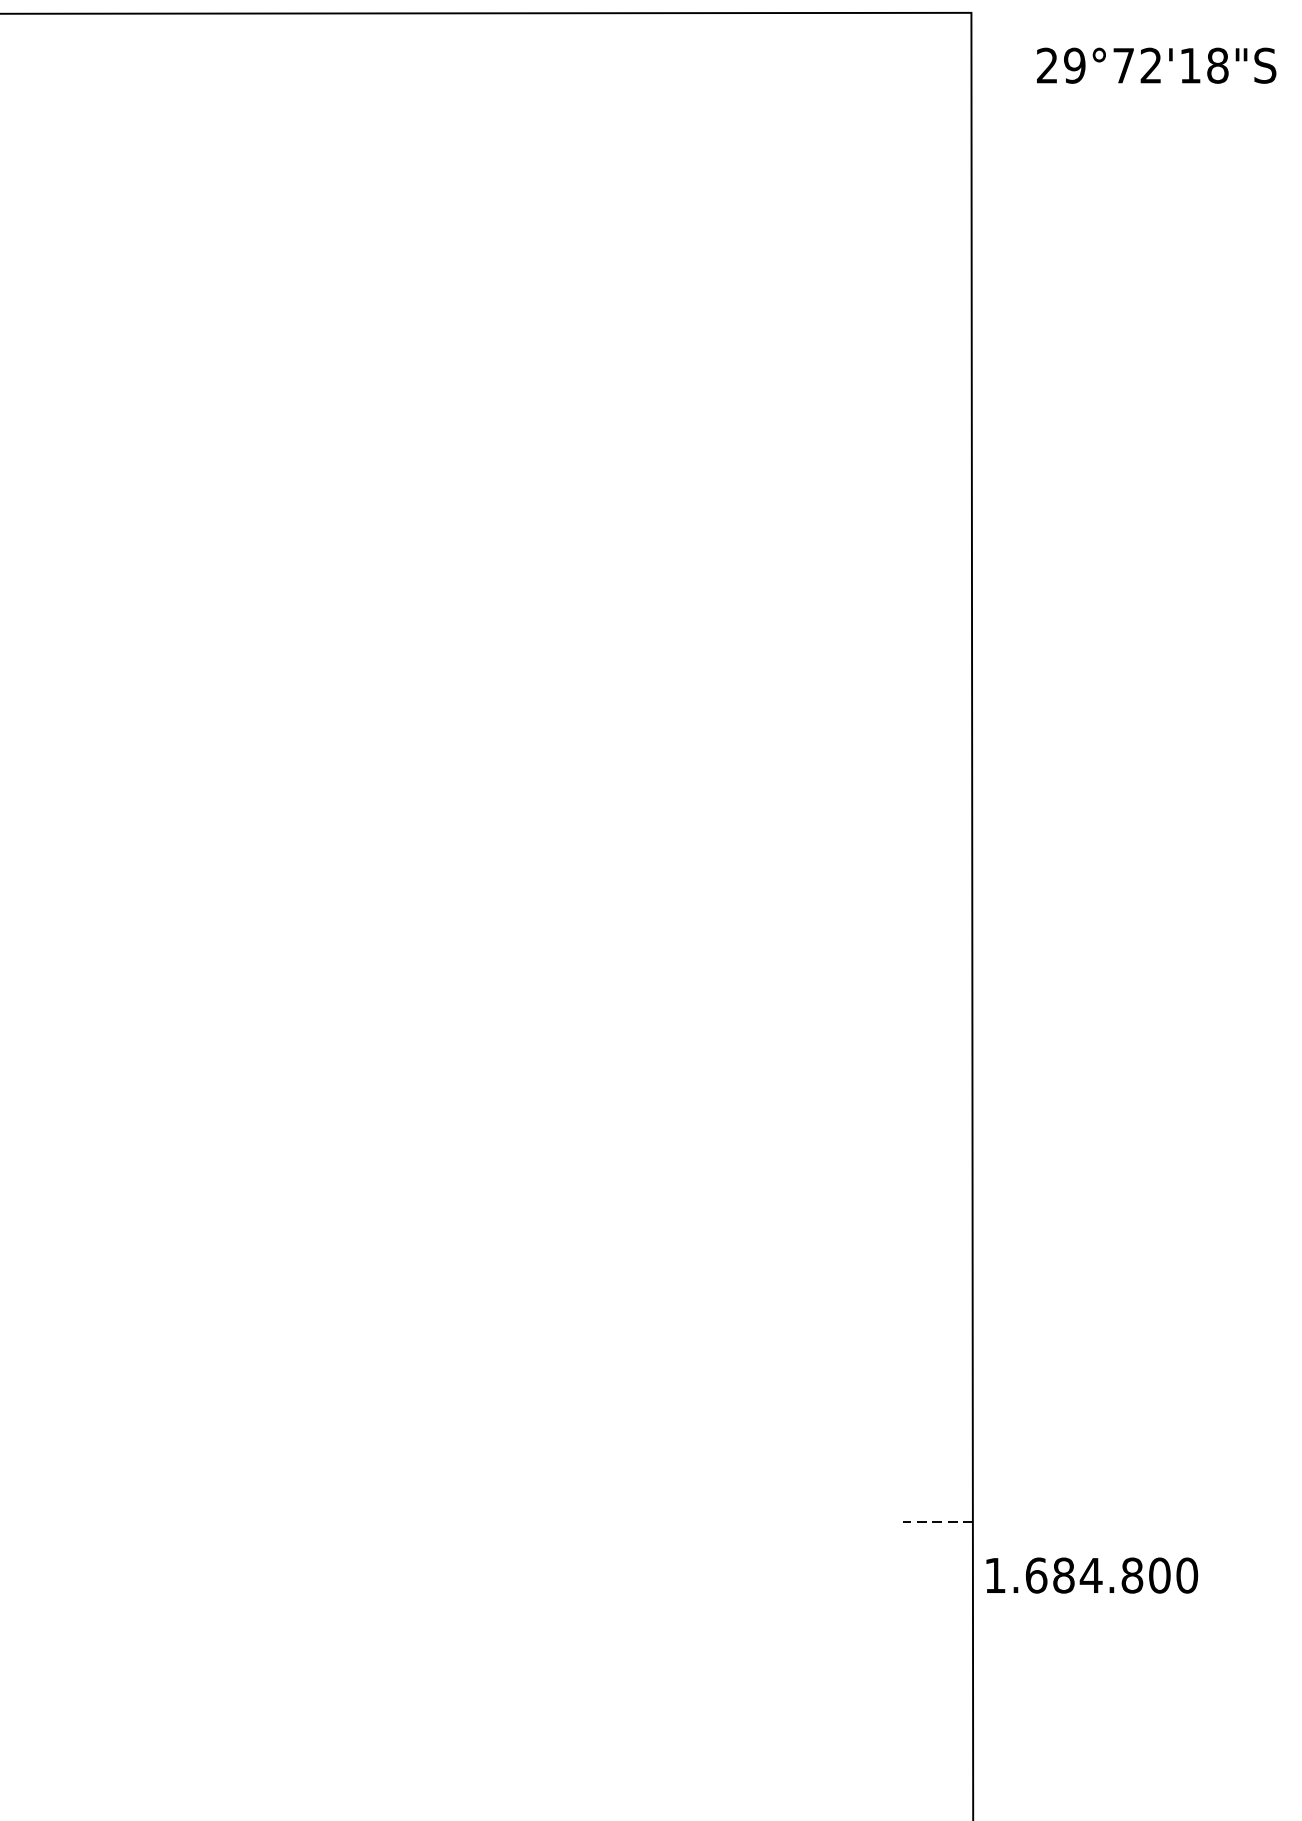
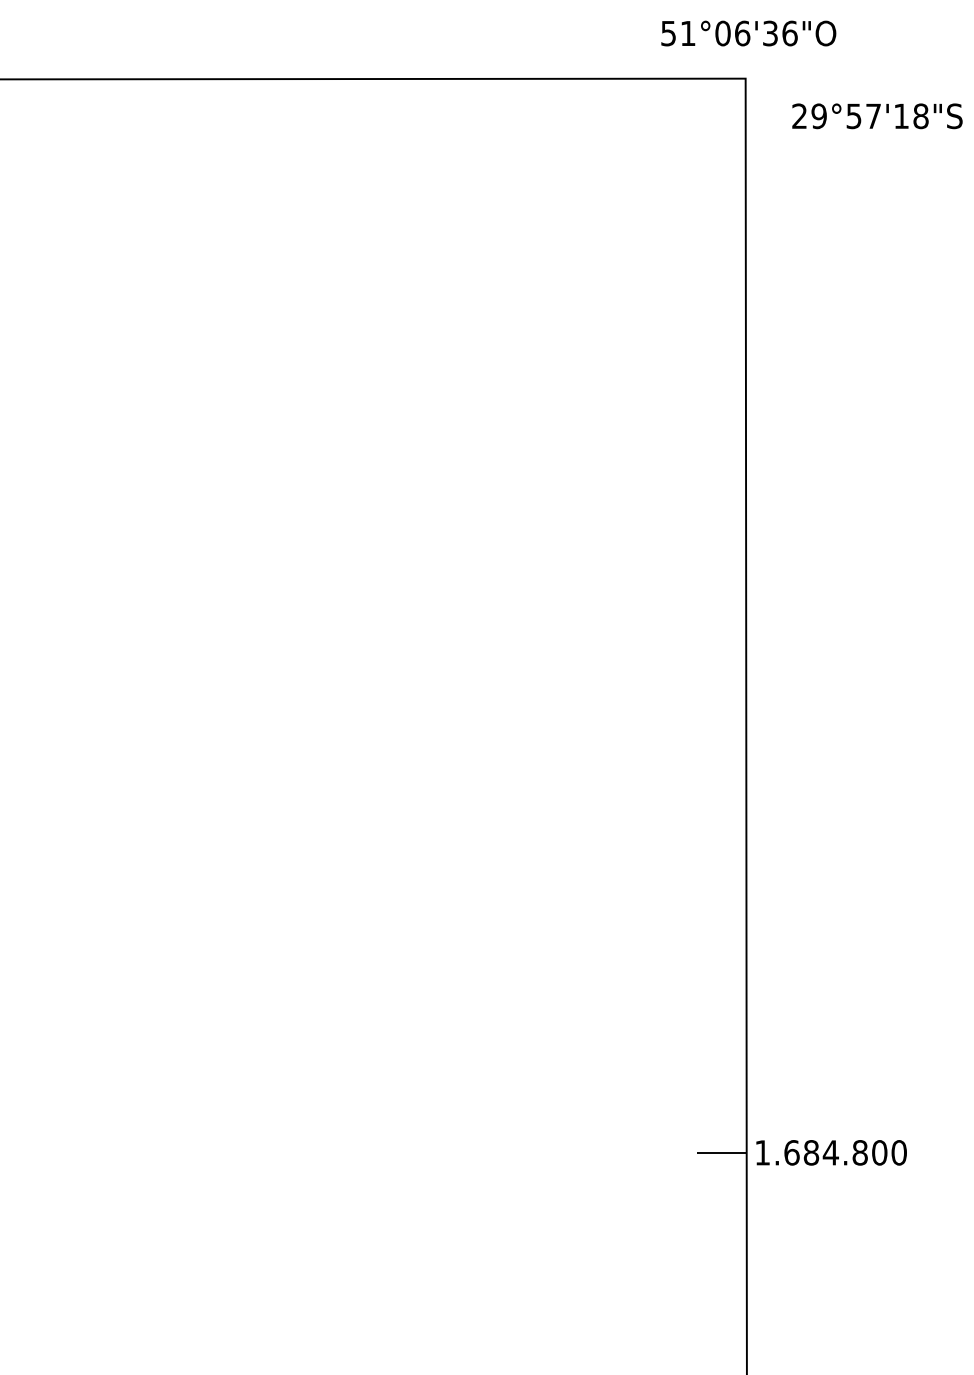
text: (1137, 66) -> (863, 116), 29°72'18"S -> 29°57'18"S
line: (937, 1521) -> (721, 1152), dashed -> solid
text: (1092, 1575) -> (831, 1152), moved

